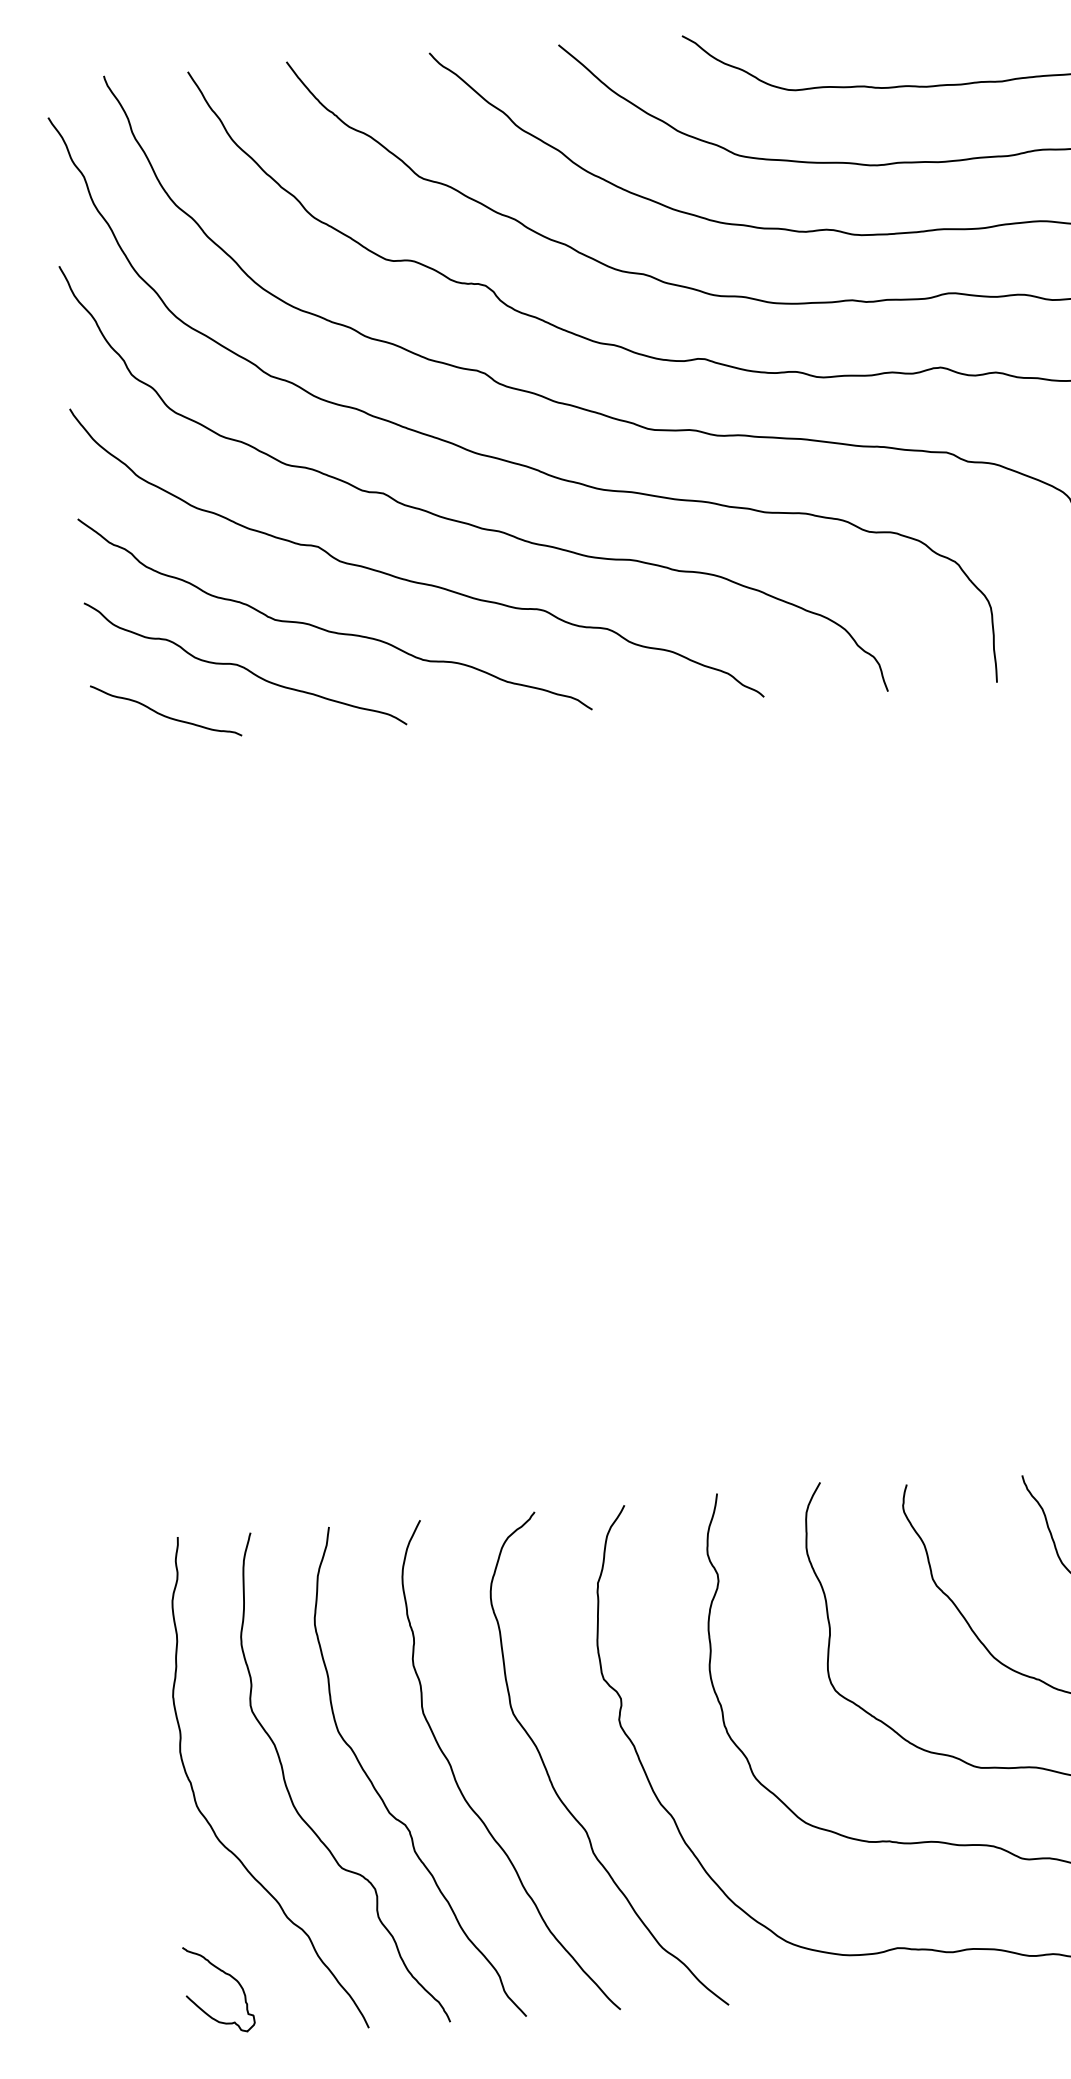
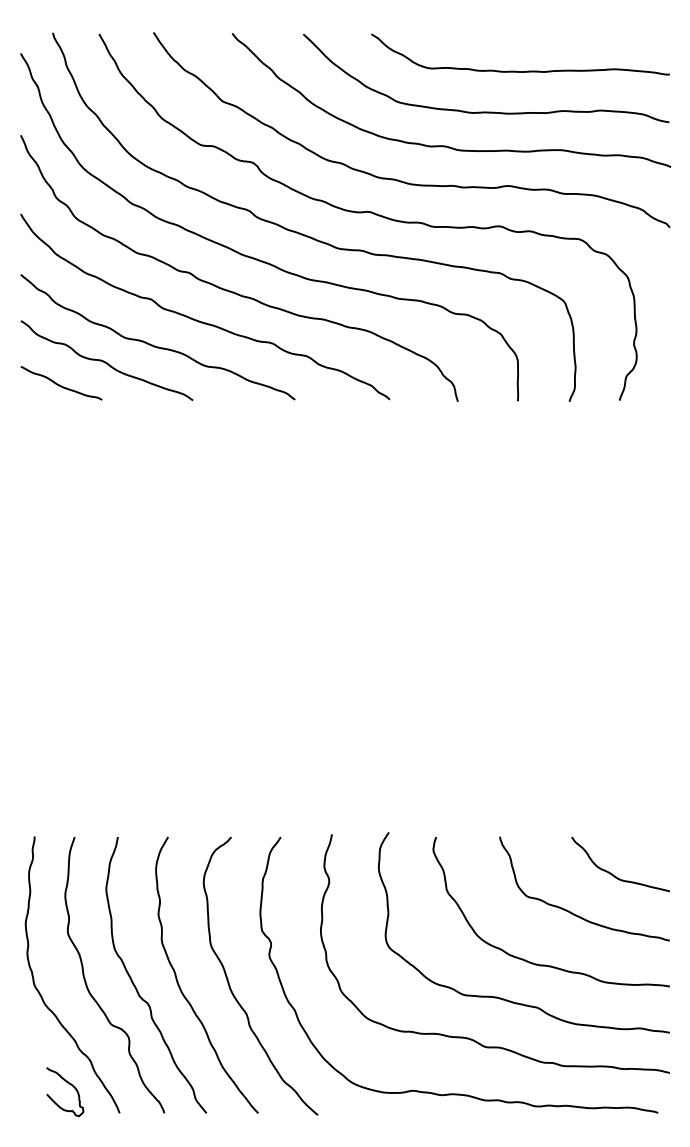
curve: (227, 1976) -> (70, 1085), moved

